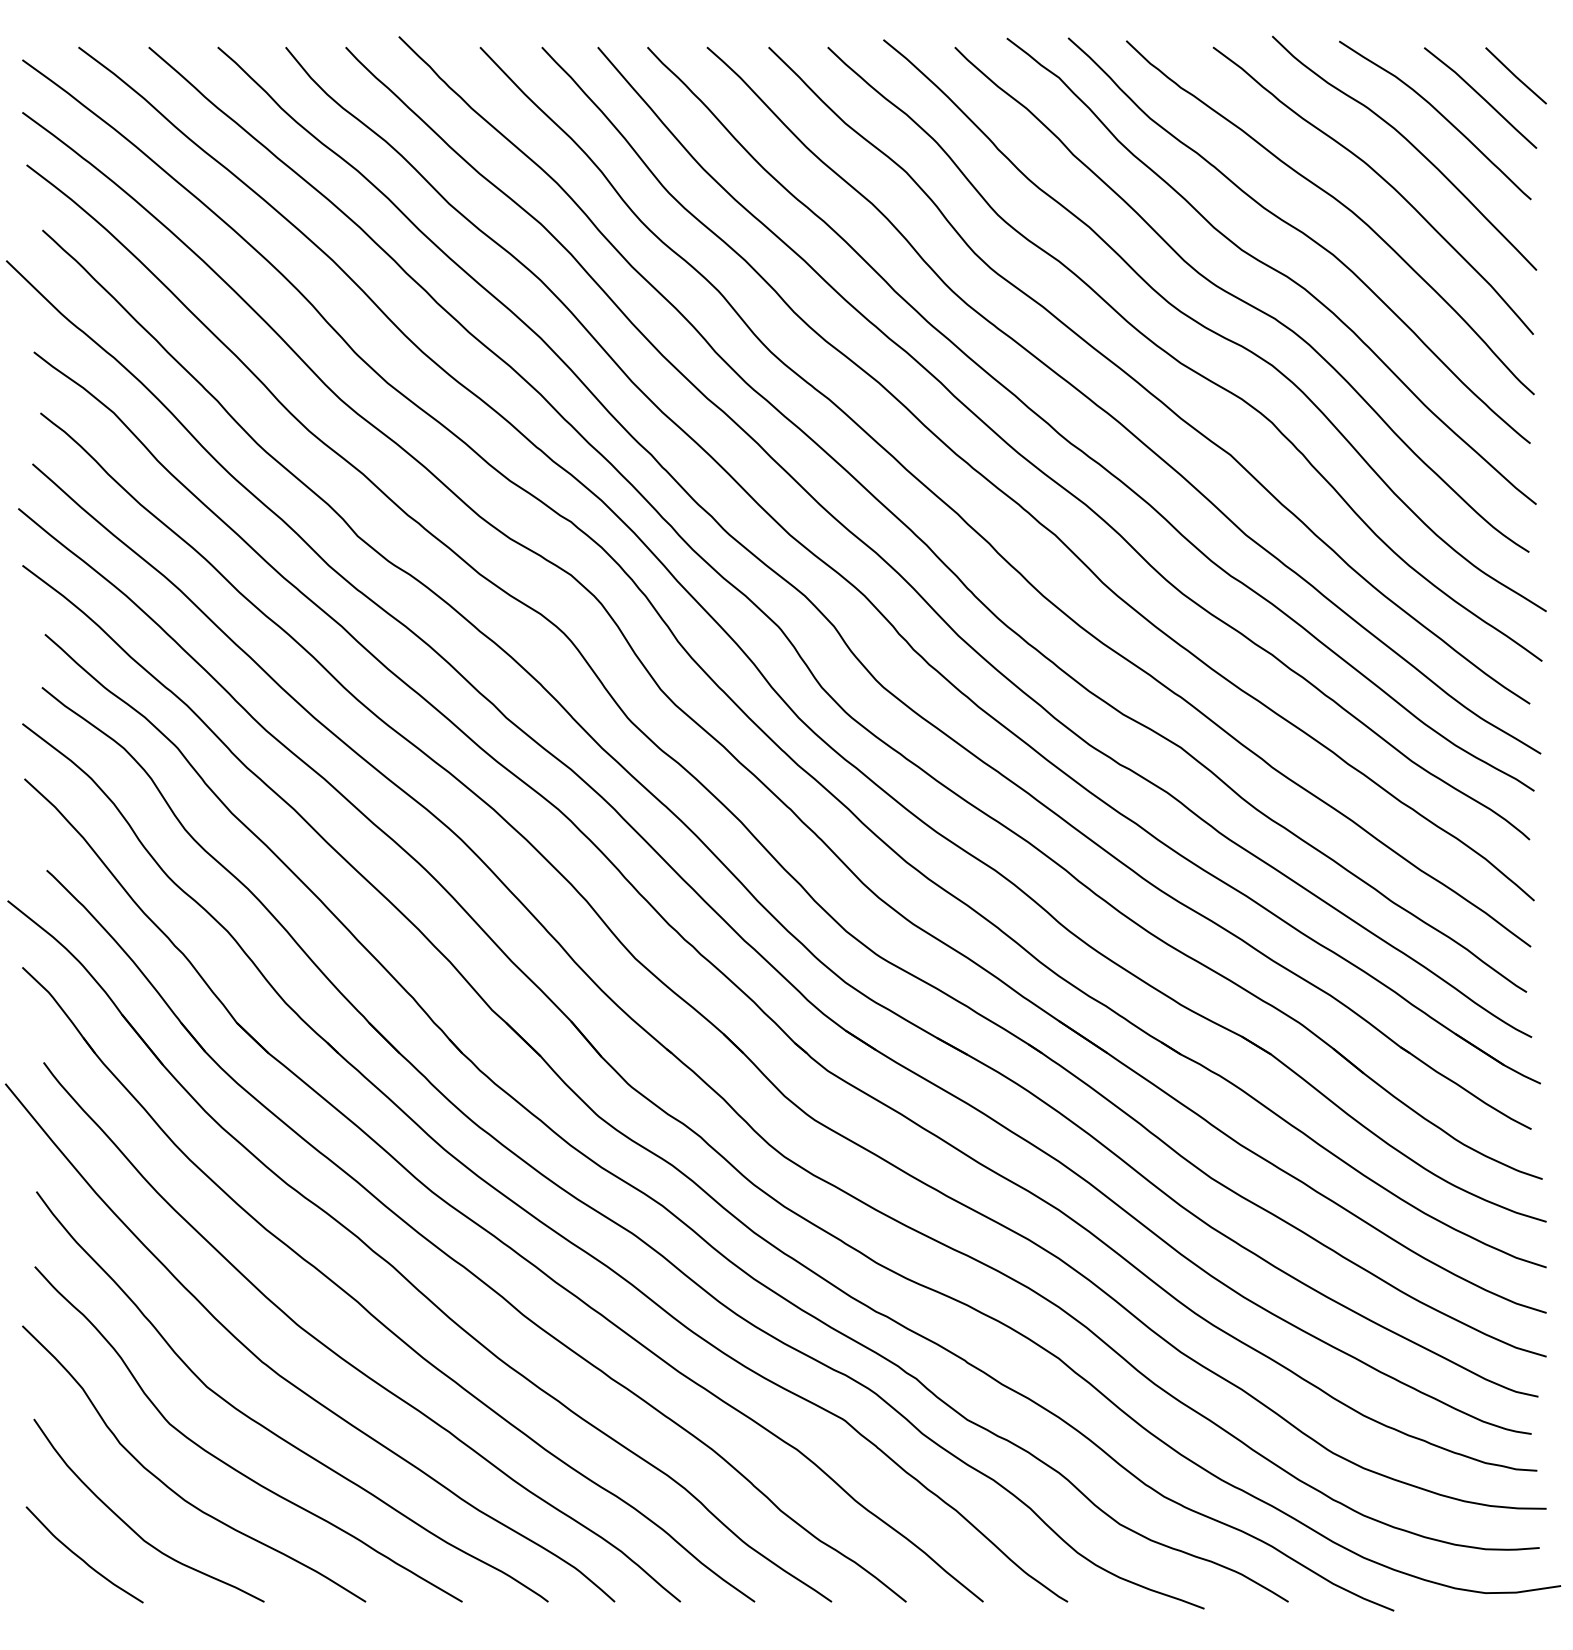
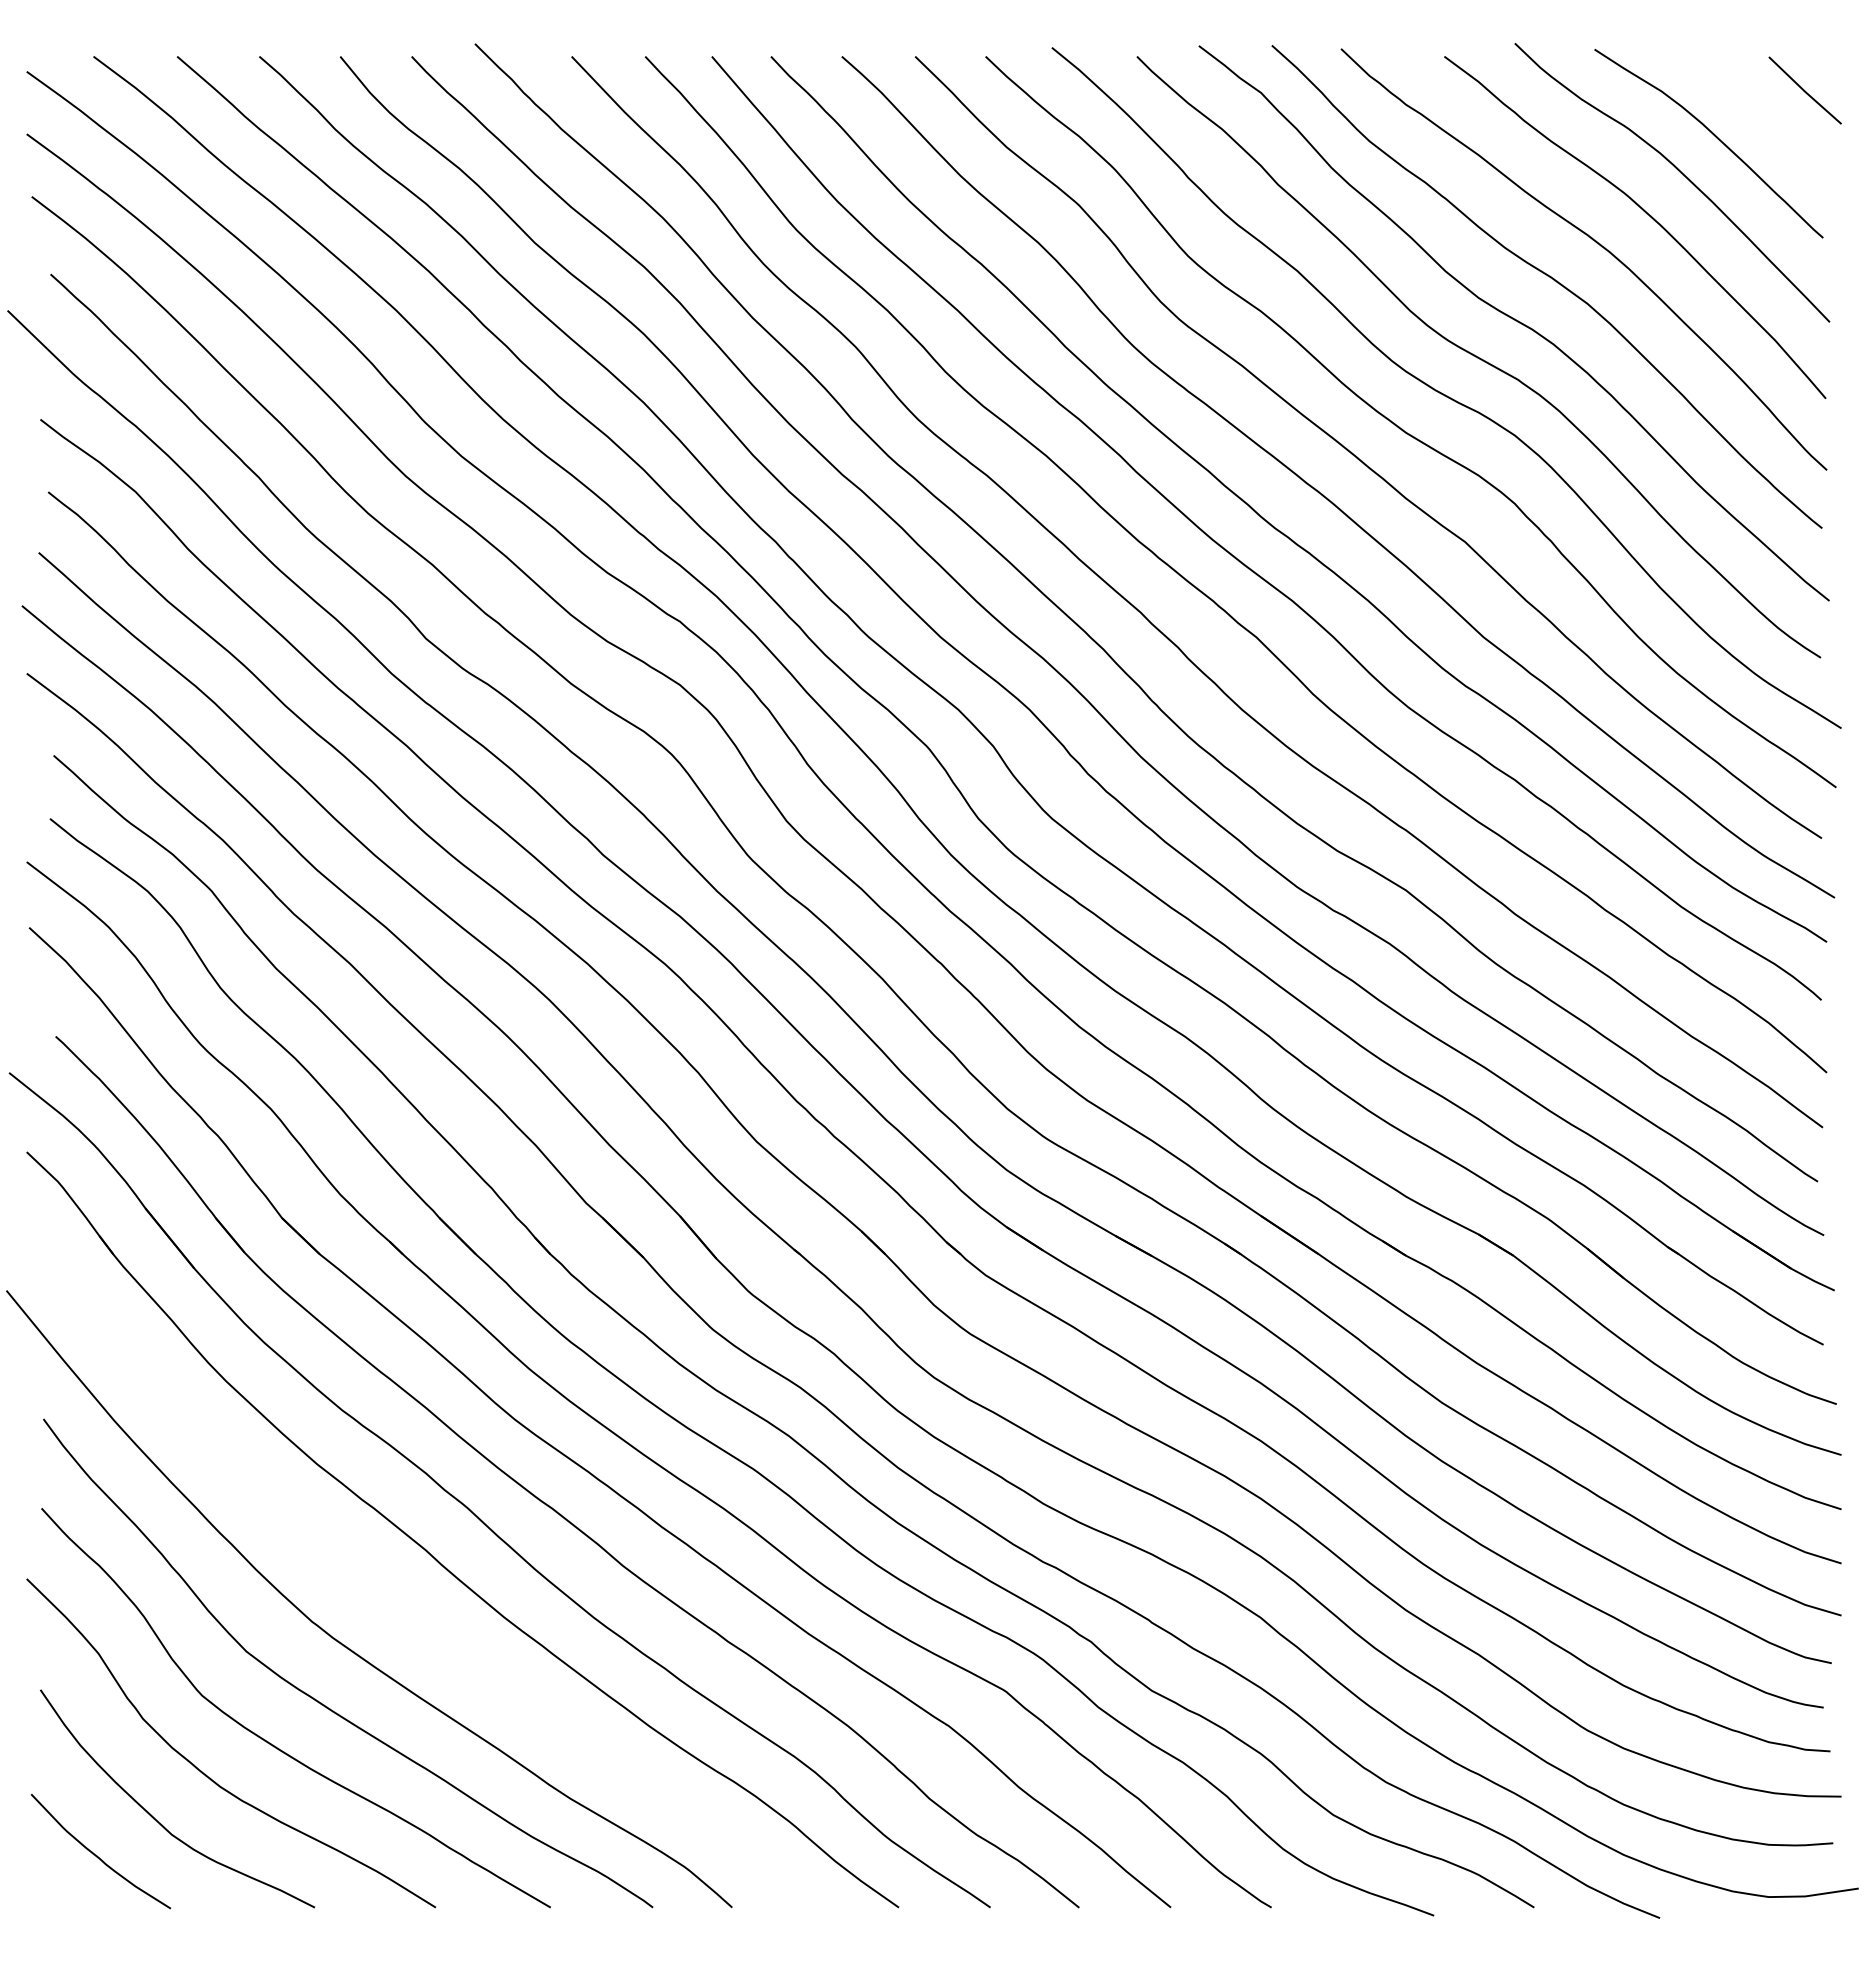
line: (1480, 96) -> (1762, 115), removed
curve: (344, 1359) -> (410, 1618), removed

